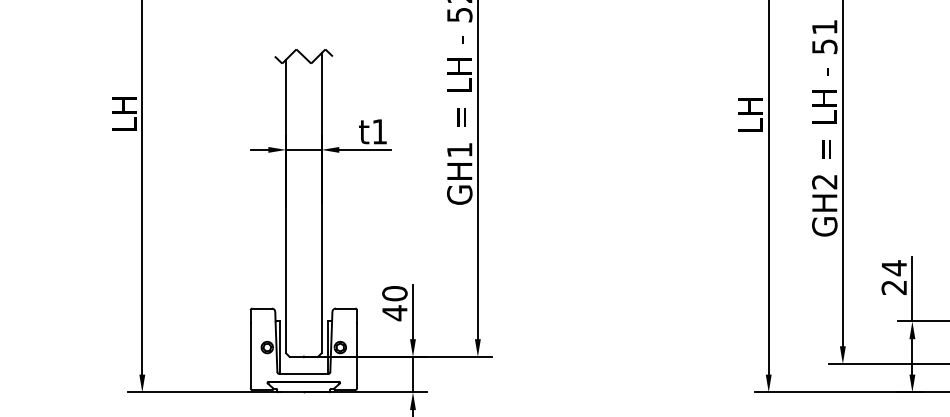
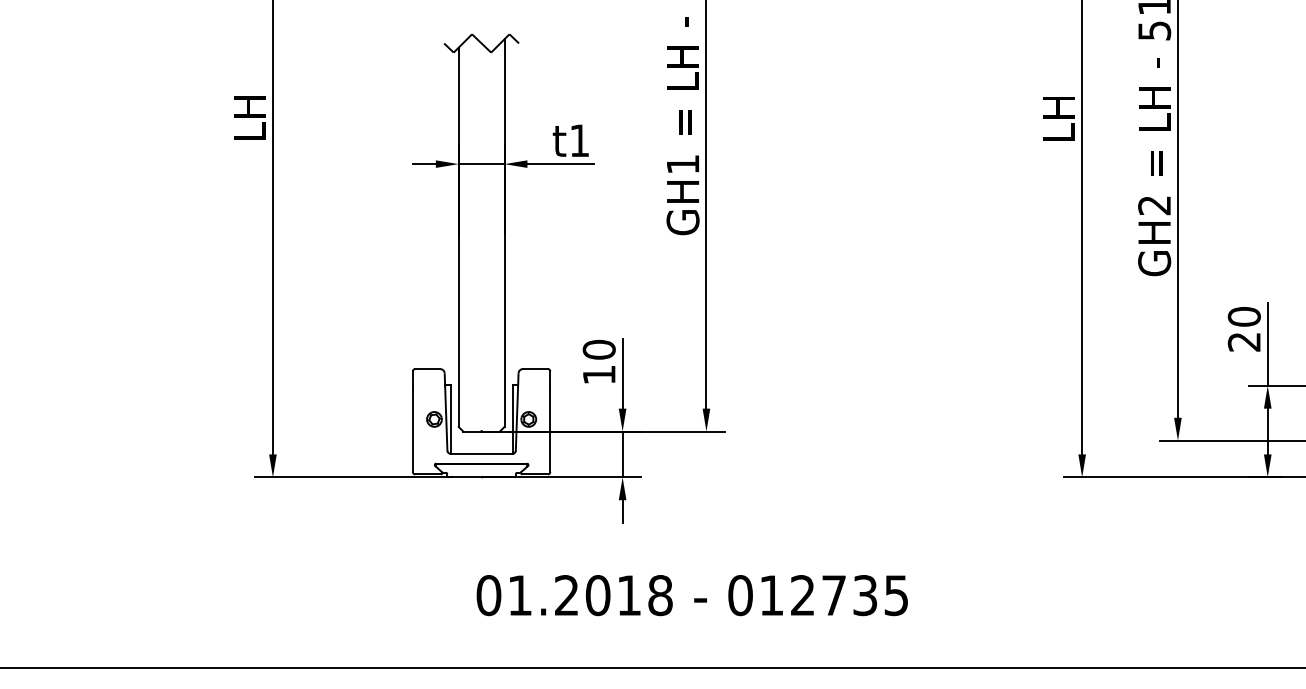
text: (893, 267) -> (1243, 316), 24 -> 20
text: (395, 312) -> (599, 374), 40 -> 10

